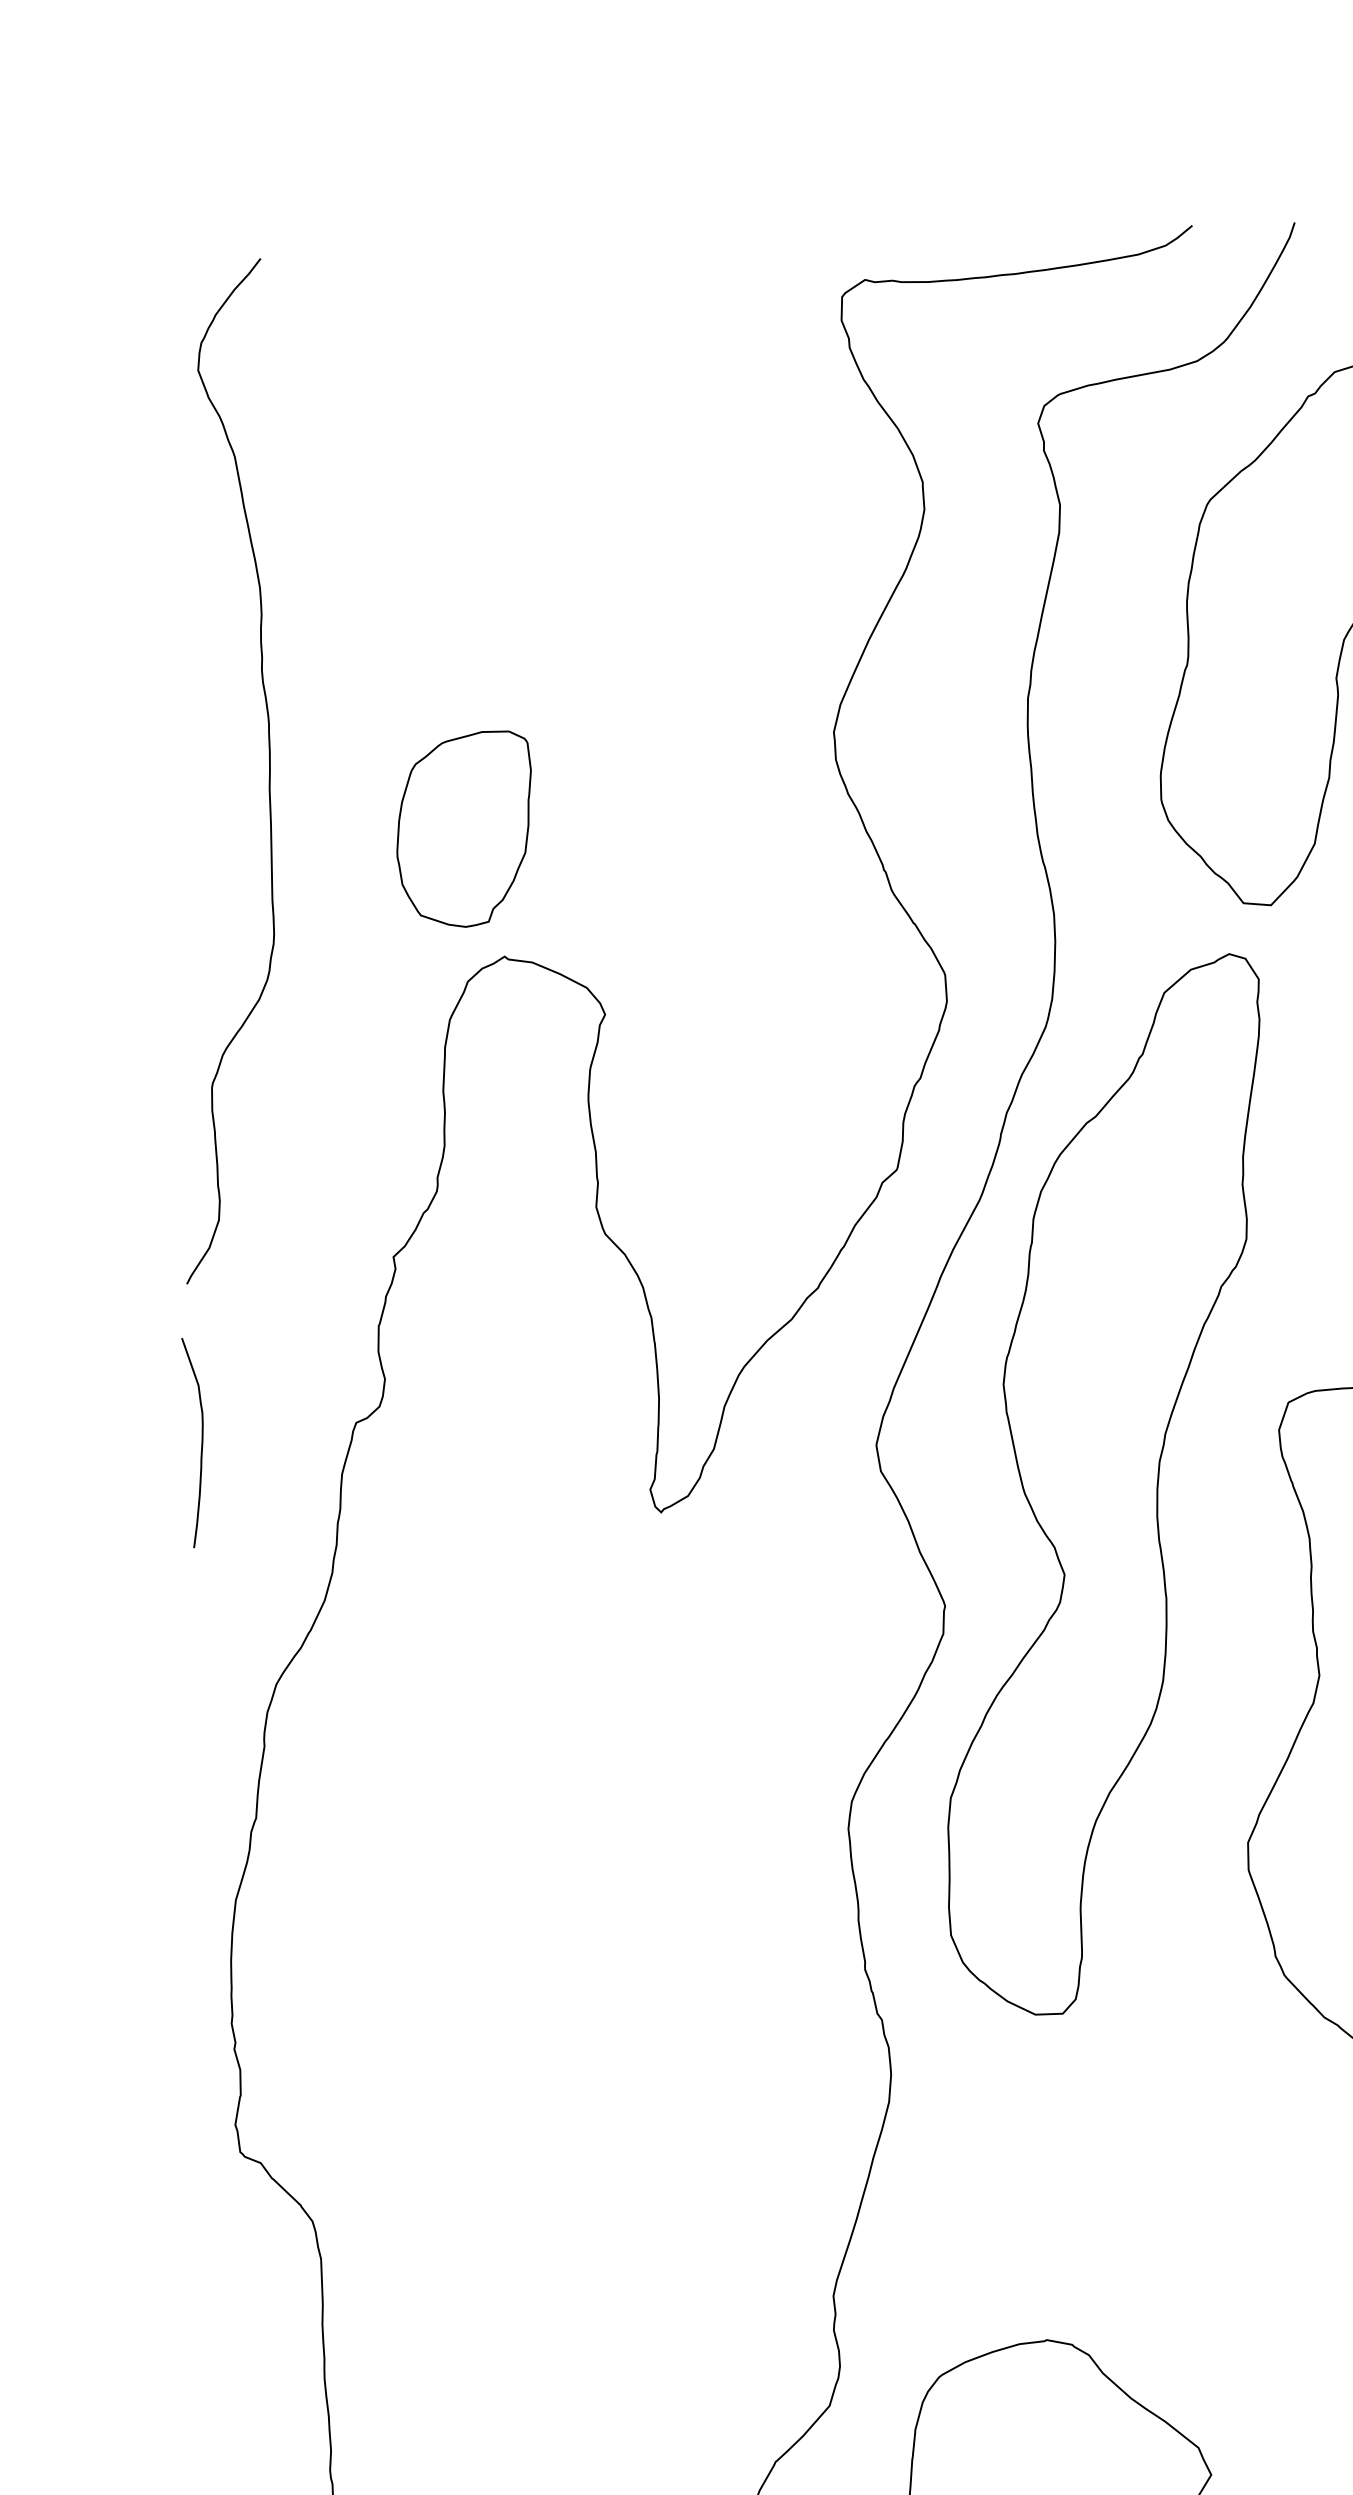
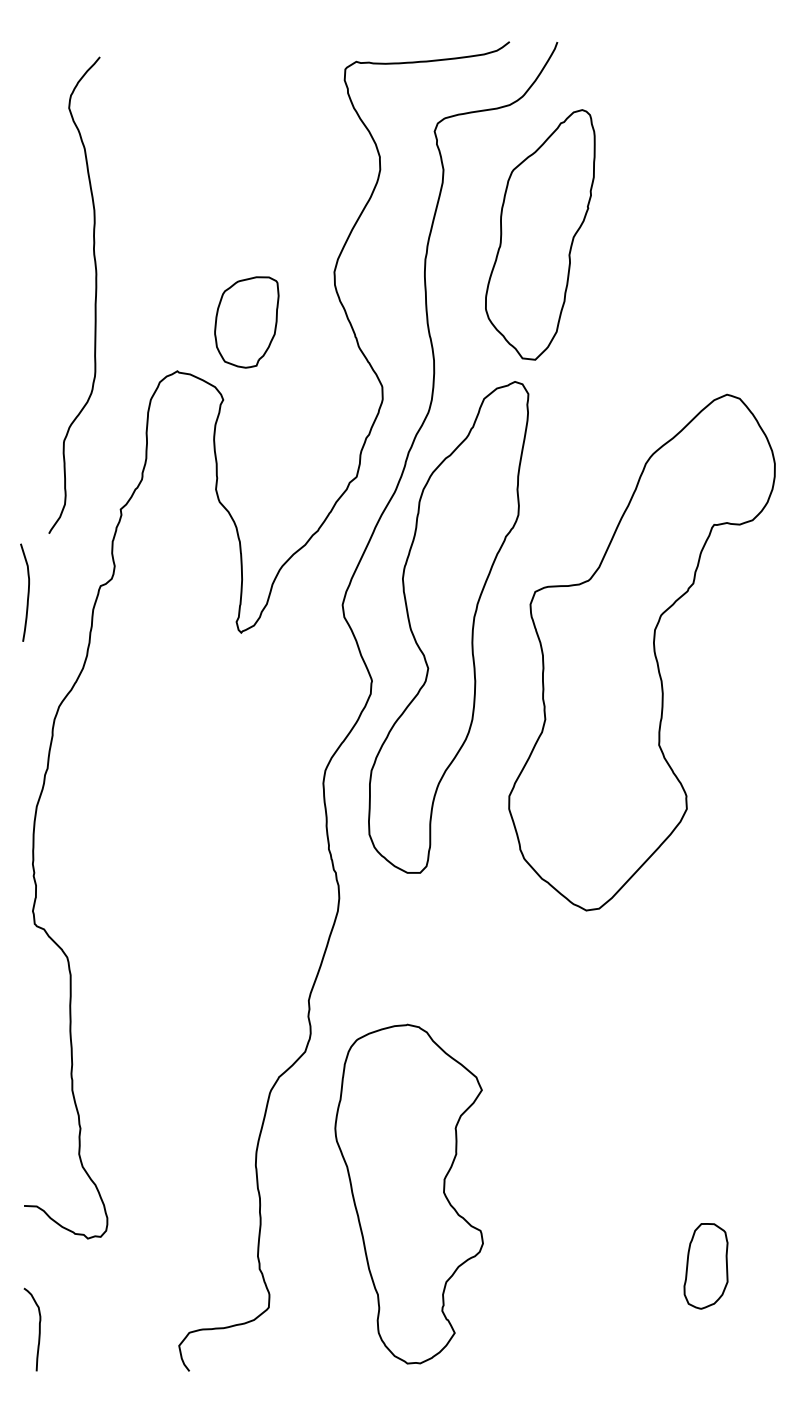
curve: (266, 780) -> (94, 300), moved
part: (463, 829) -> (246, 322), moved

